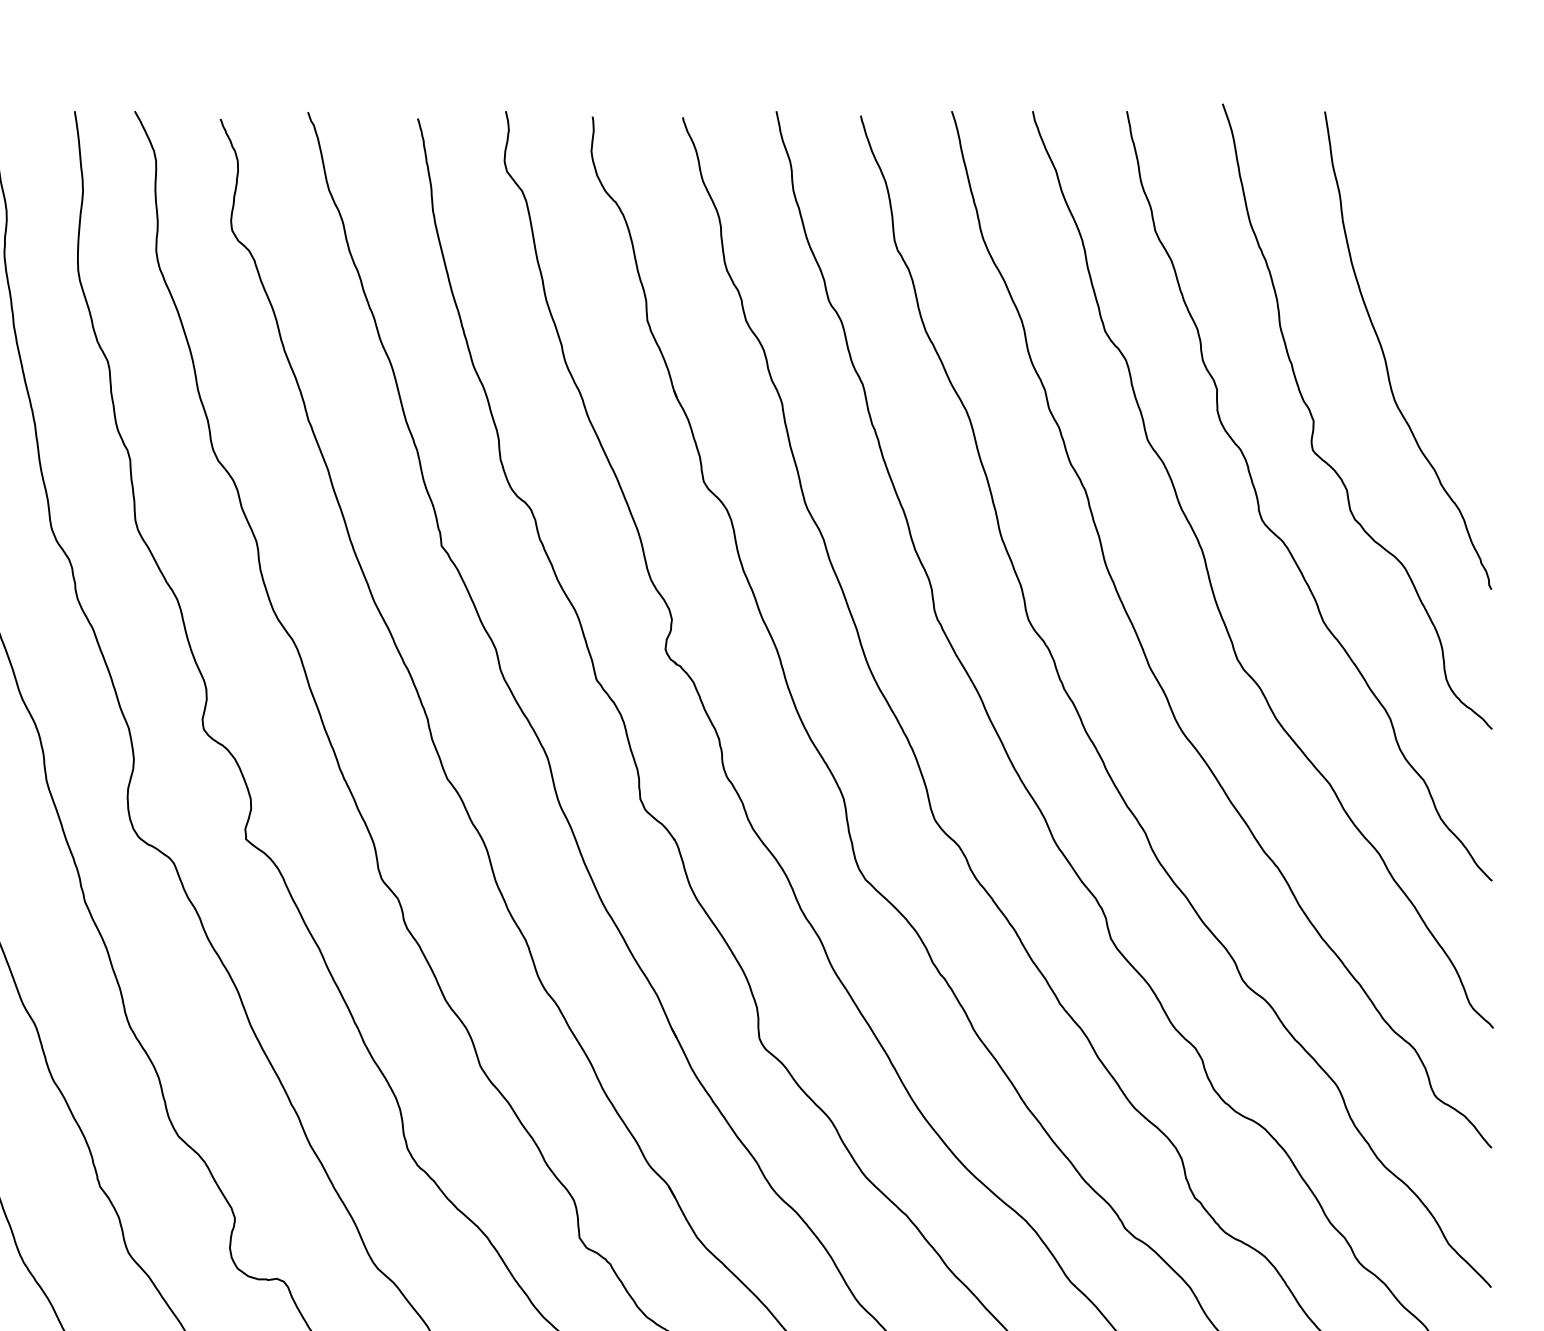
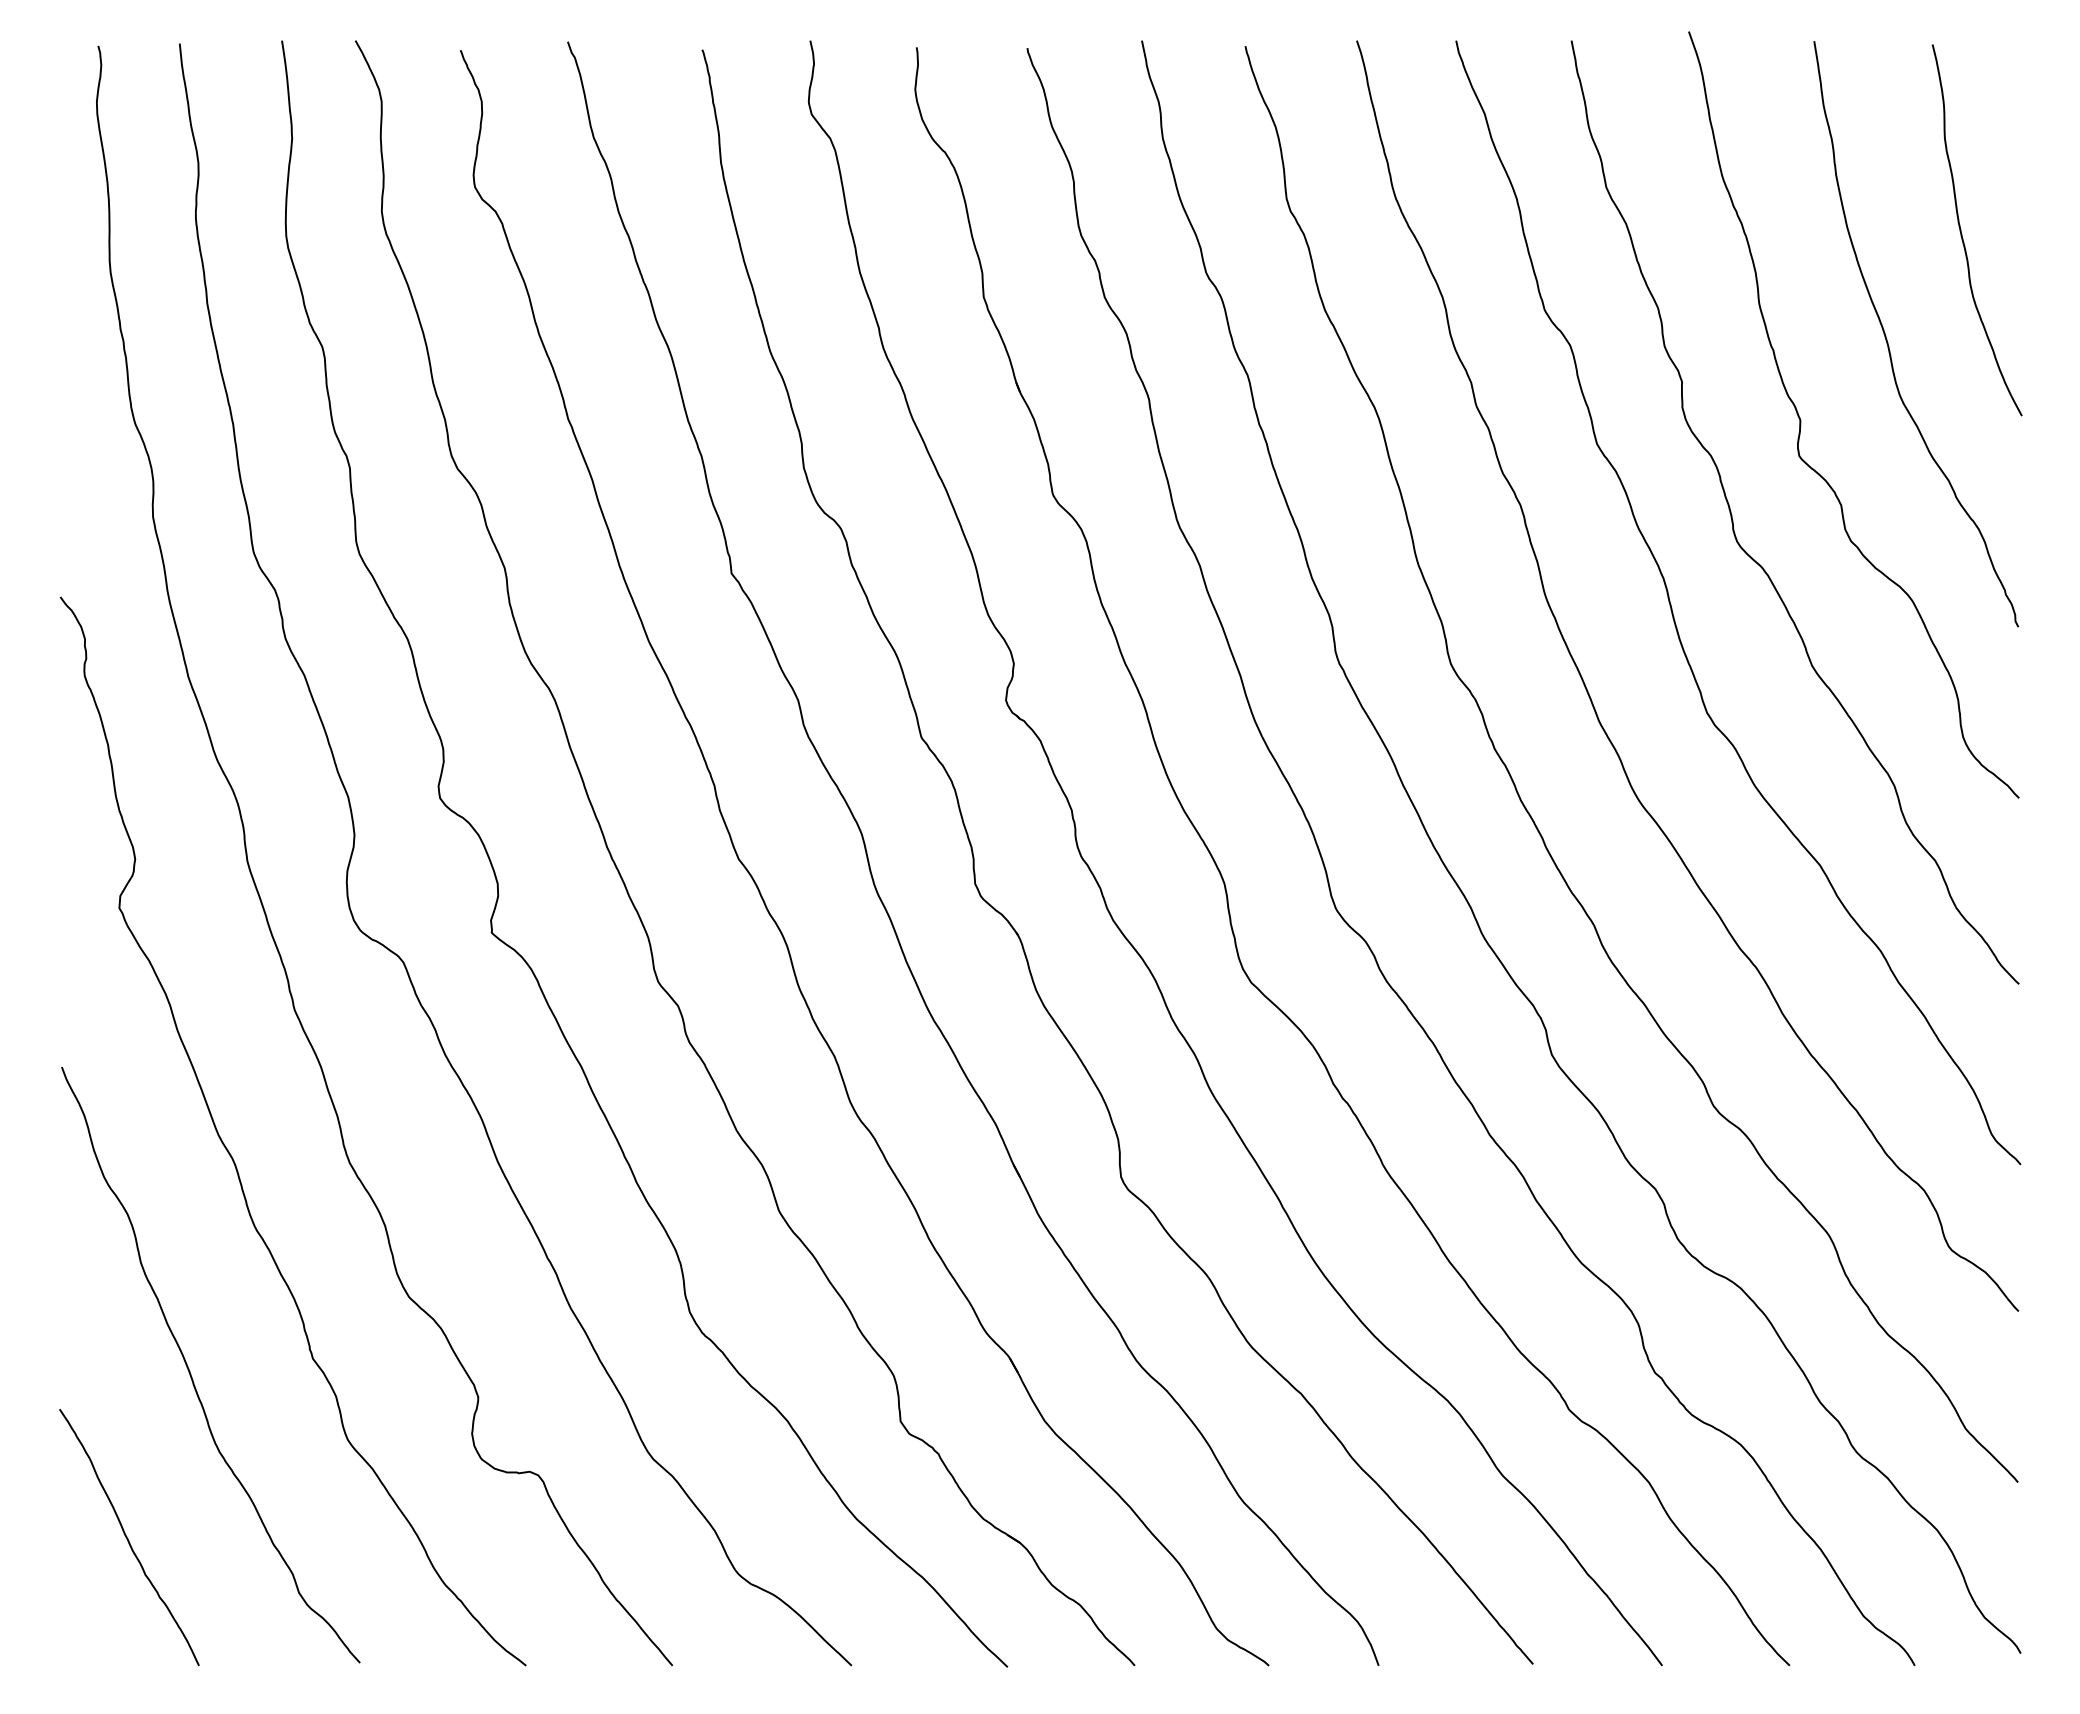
curve: (1445, 268) -> (1962, 233), added

